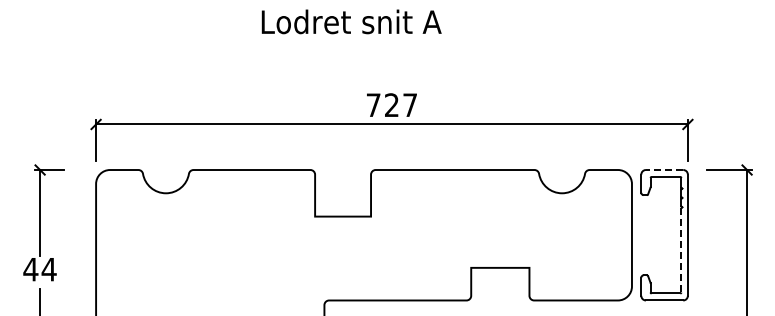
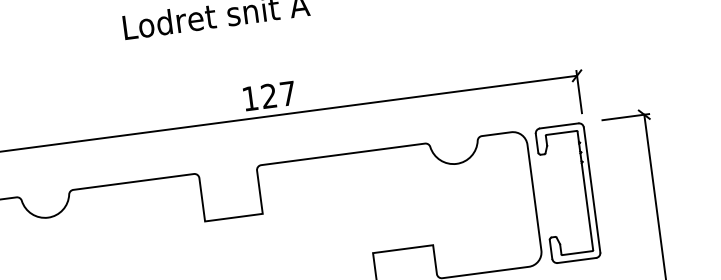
text: (373, 104) -> (250, 97), 727 -> 127
line: (664, 170) -> (559, 126), dashed -> solid
line: (681, 250) -> (587, 206), dashed -> solid

